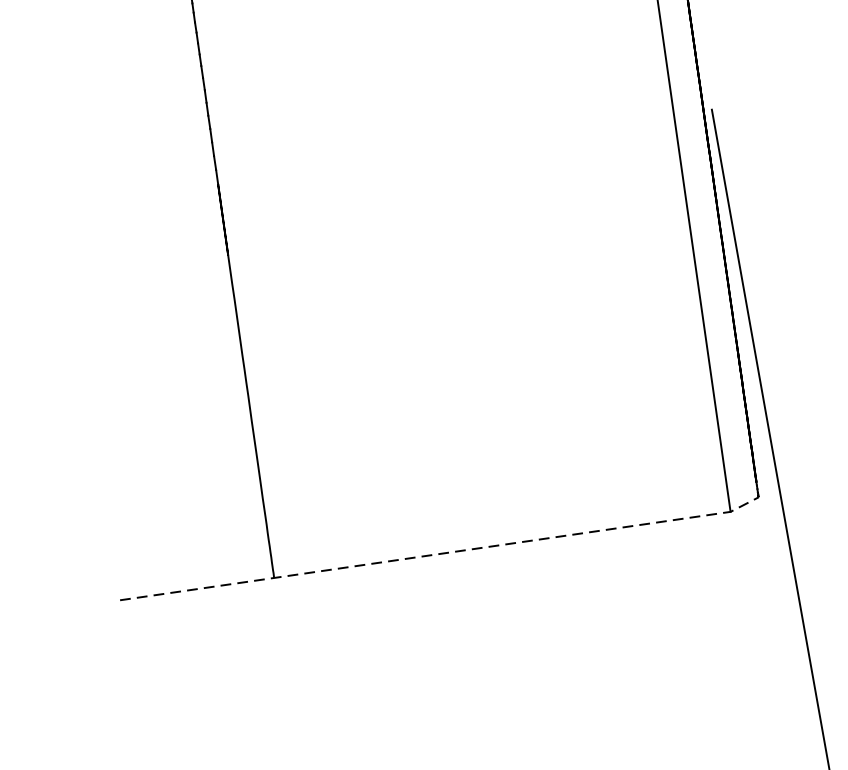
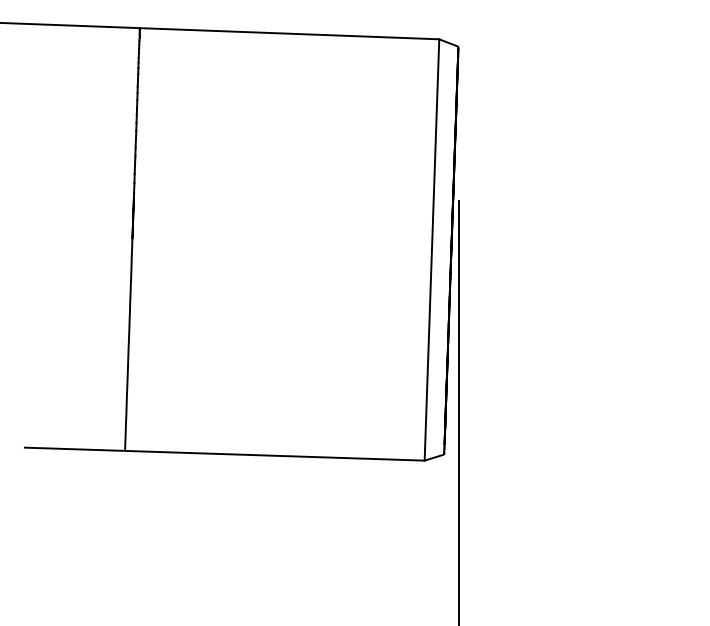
line: (442, 553) -> (235, 454), dashed -> solid

